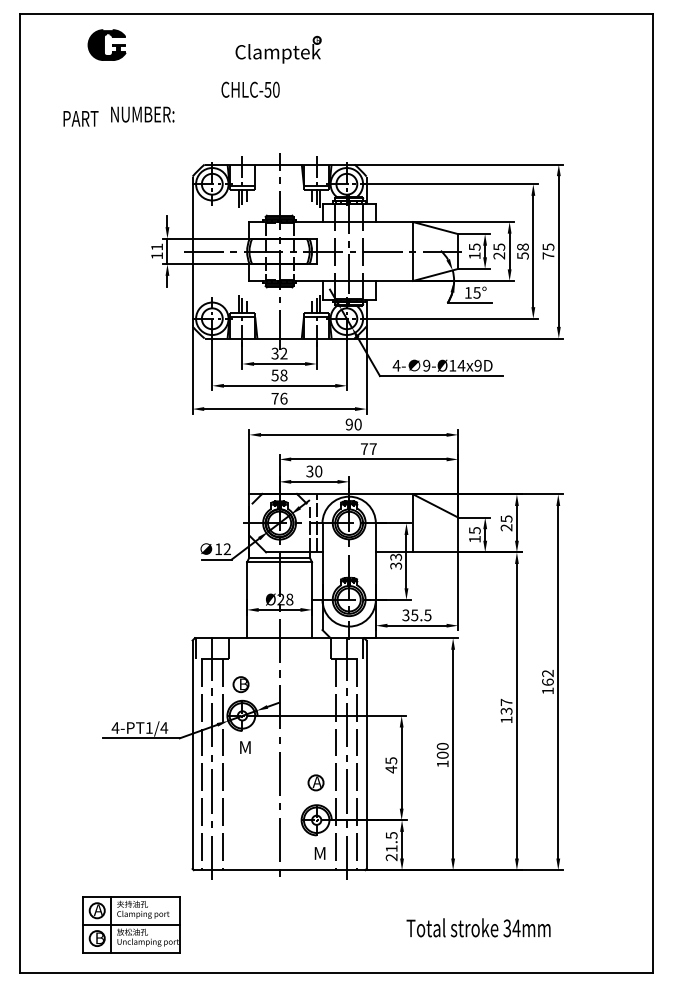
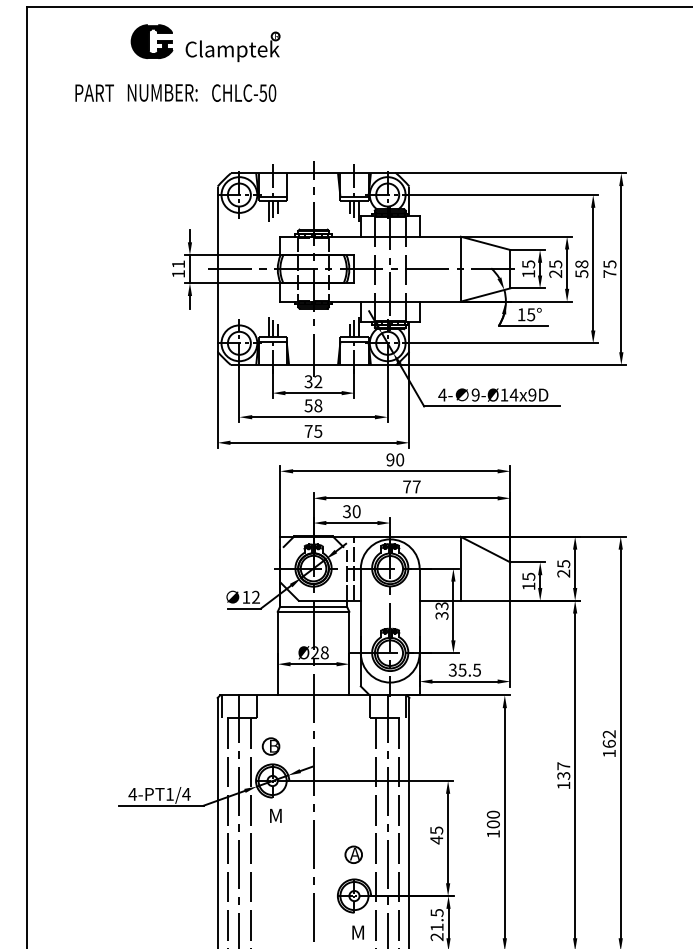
part: (106, 44) -> (151, 40), moved
part: (278, 49) -> (232, 46), moved
text: (250, 89) -> (244, 92), moved
text: (142, 114) -> (162, 92), moved
text: (80, 118) -> (94, 92), moved
text: (283, 398) -> (317, 431), 76 -> 75

